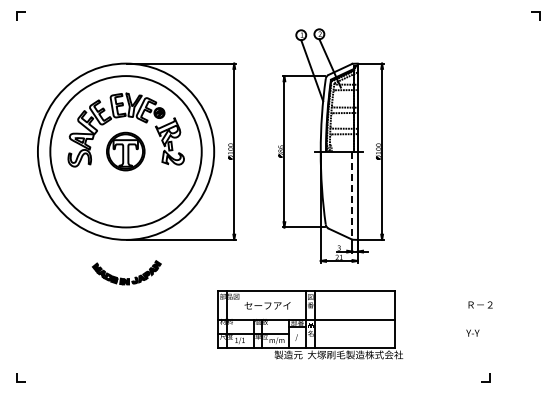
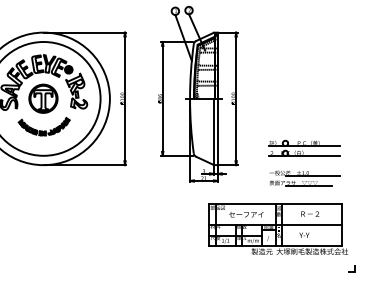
line: (352, 195) -> (213, 131), dashed -> solid
part: (472, 228) -> (304, 156), added
part: (126, 272) -> (44, 126), moved
part: (310, 324) -> (278, 228), moved
line: (489, 377) -> (354, 268), moved

